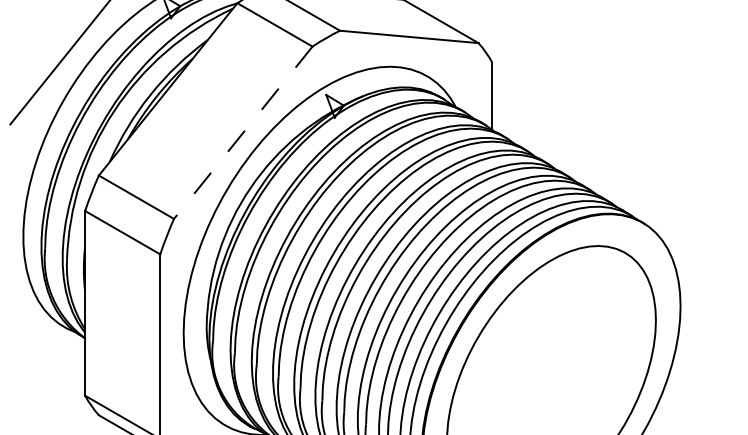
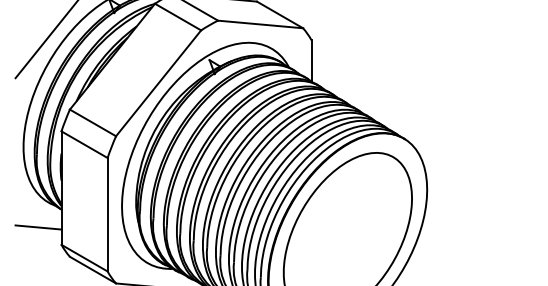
line: (243, 133) -> (158, 83), dashed -> solid
line: (47, 367) -> (38, 227), added

